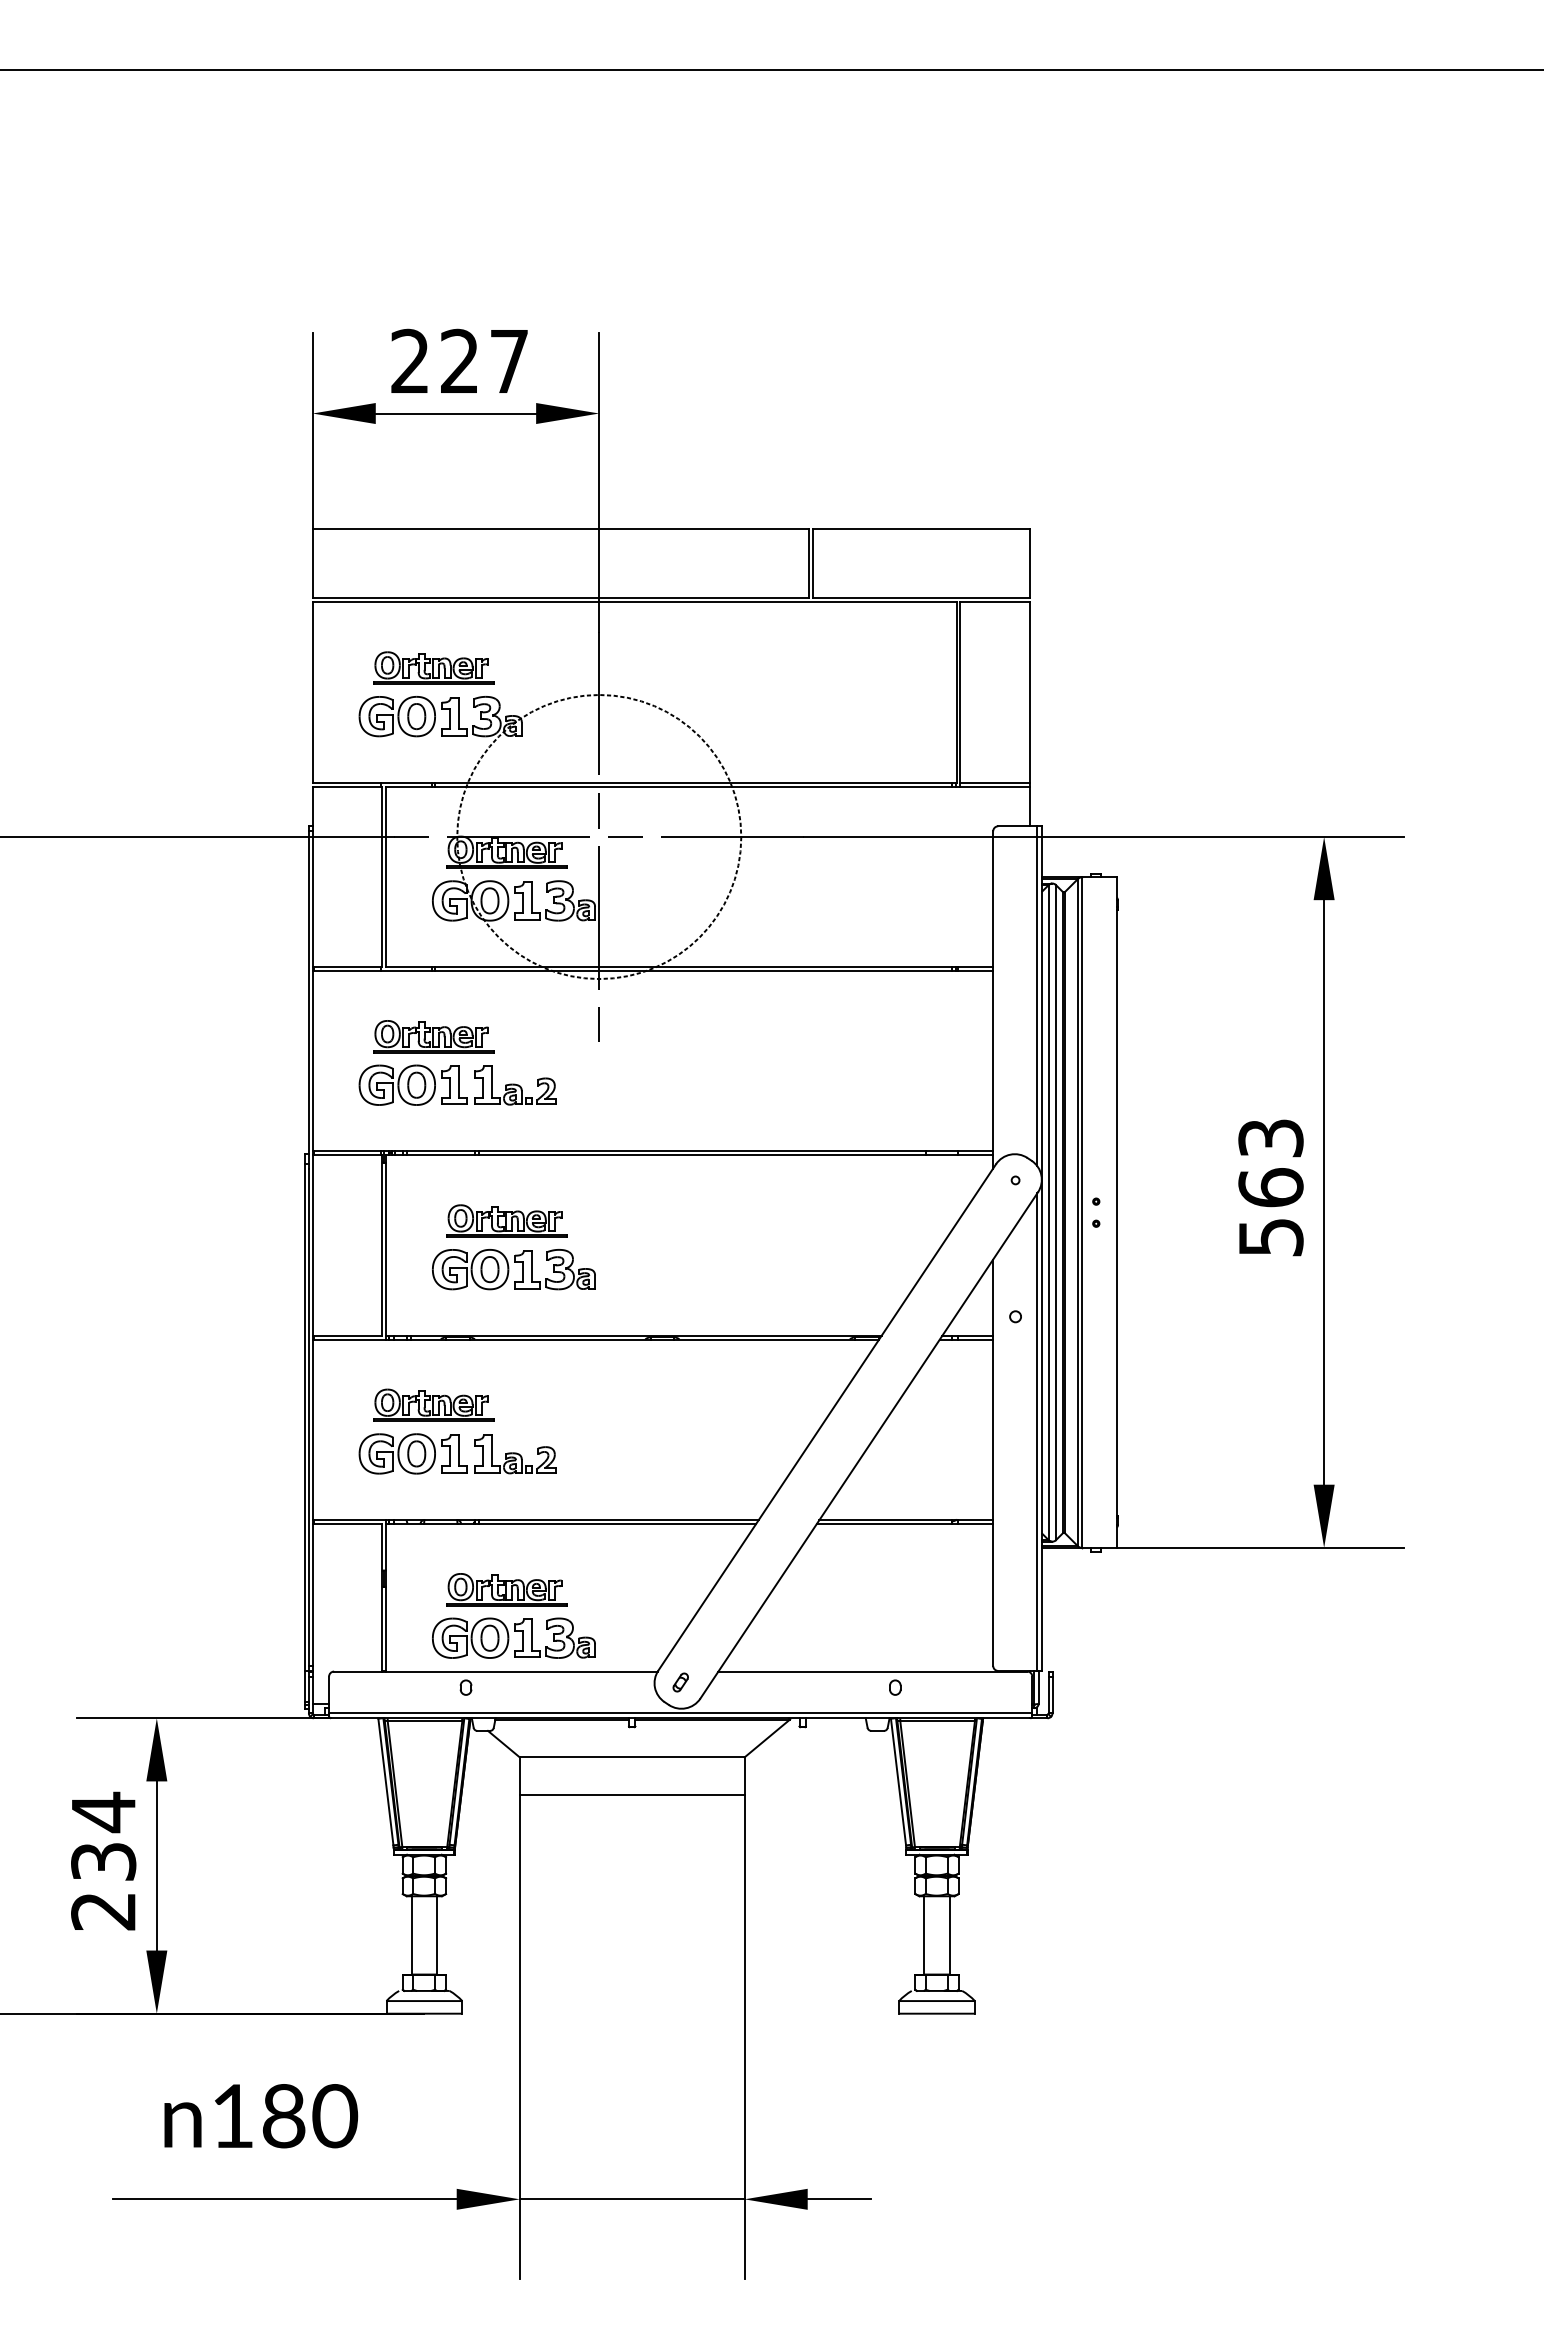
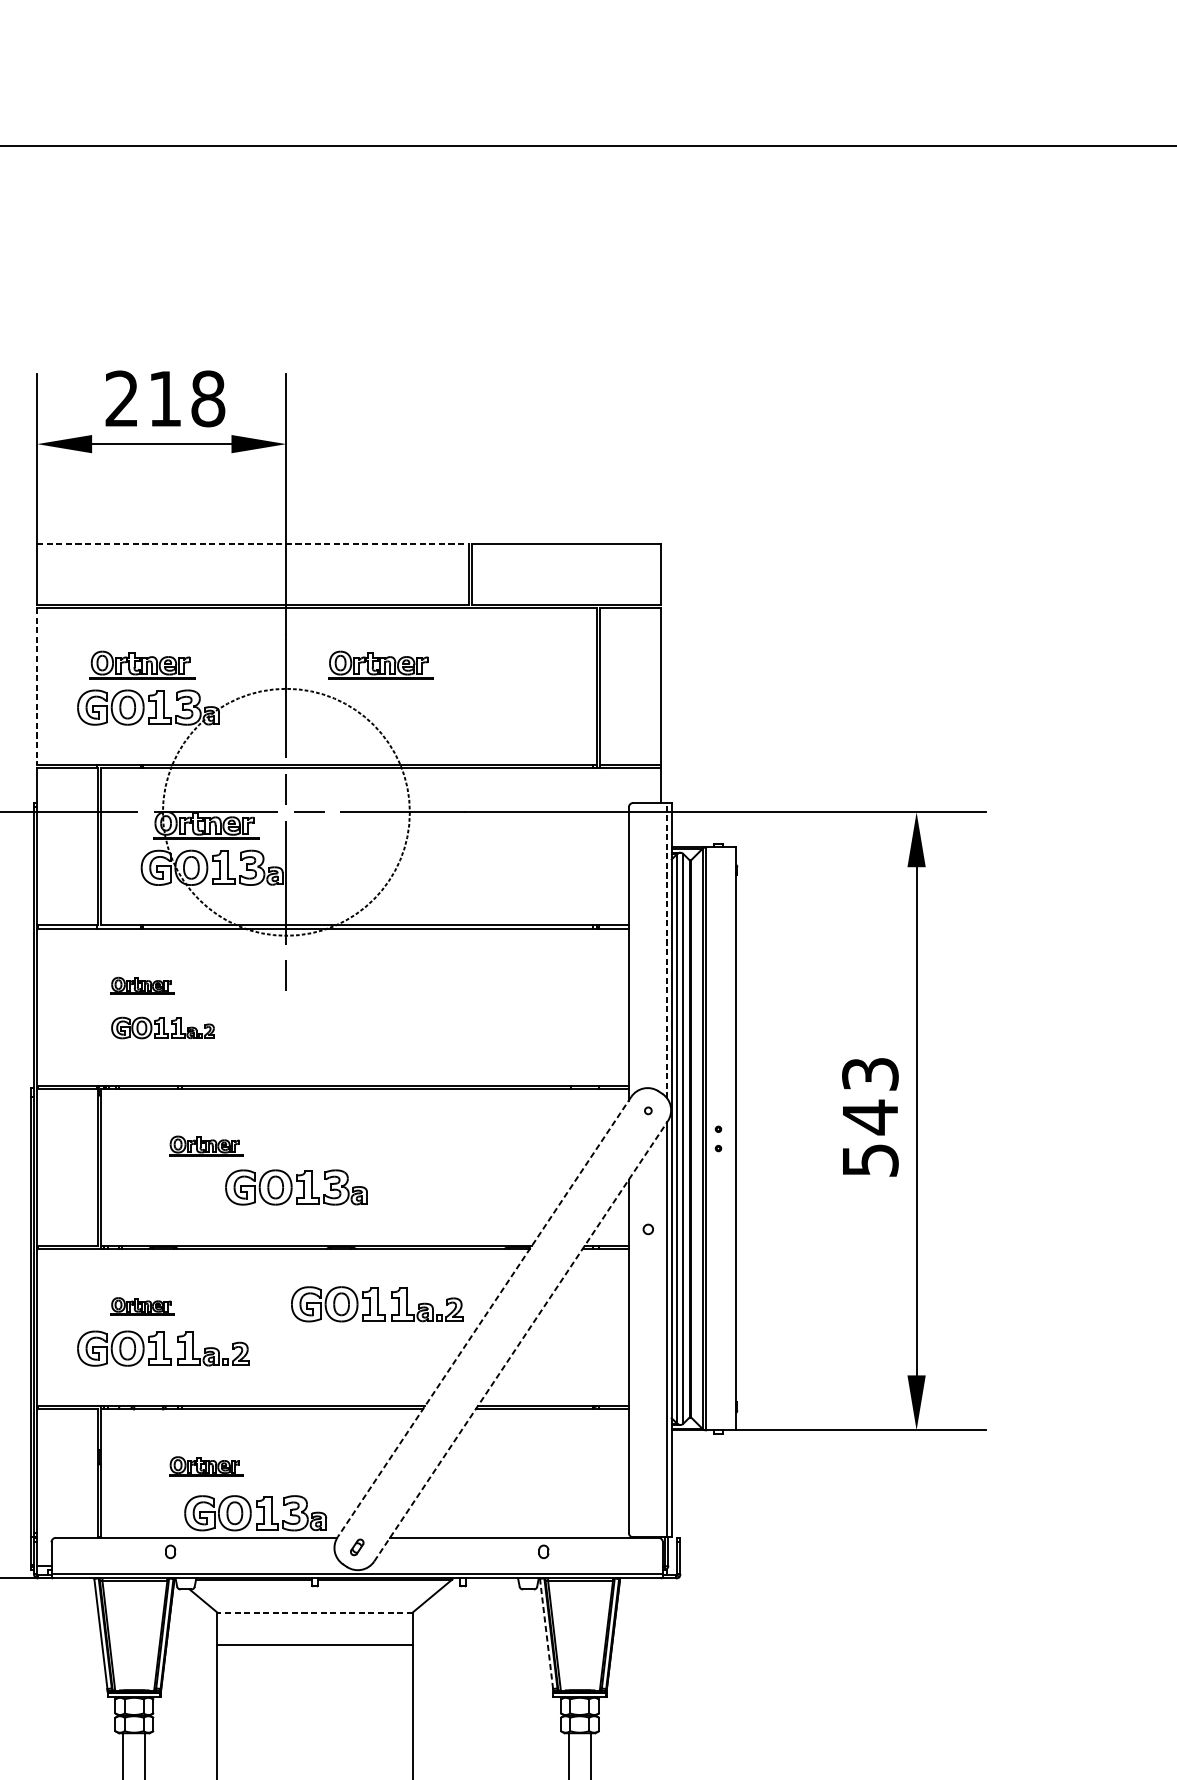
text: (484, 361) -> (186, 398), 227 -> 218
line: (561, 528) -> (253, 544), solid -> dashed
part: (707, 667) -> (380, 664), added
line: (312, 692) -> (37, 686), solid -> dashed
line: (1037, 996) -> (667, 950), solid -> dashed
part: (433, 1036) -> (142, 985), size x0.6
part: (457, 1084) -> (163, 1027), size x0.6
text: (1270, 1187) -> (869, 1117), 563 -> 543
part: (506, 1220) -> (205, 1145), size x0.7
part: (513, 1269) -> (296, 1187), moved
part: (703, 1402) -> (377, 1303), added
part: (433, 1404) -> (142, 1305), size x0.6
line: (826, 1417) -> (483, 1316), solid -> dashed
line: (869, 1445) -> (521, 1341), solid -> dashed
part: (506, 1589) -> (205, 1466), size x0.7
part: (513, 1637) -> (255, 1512), moved
line: (631, 1757) -> (314, 1612), solid -> dashed
line: (898, 1782) -> (546, 1634), solid -> dashed

